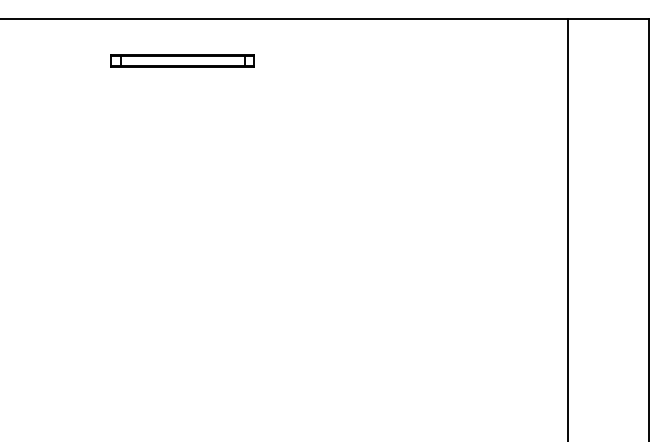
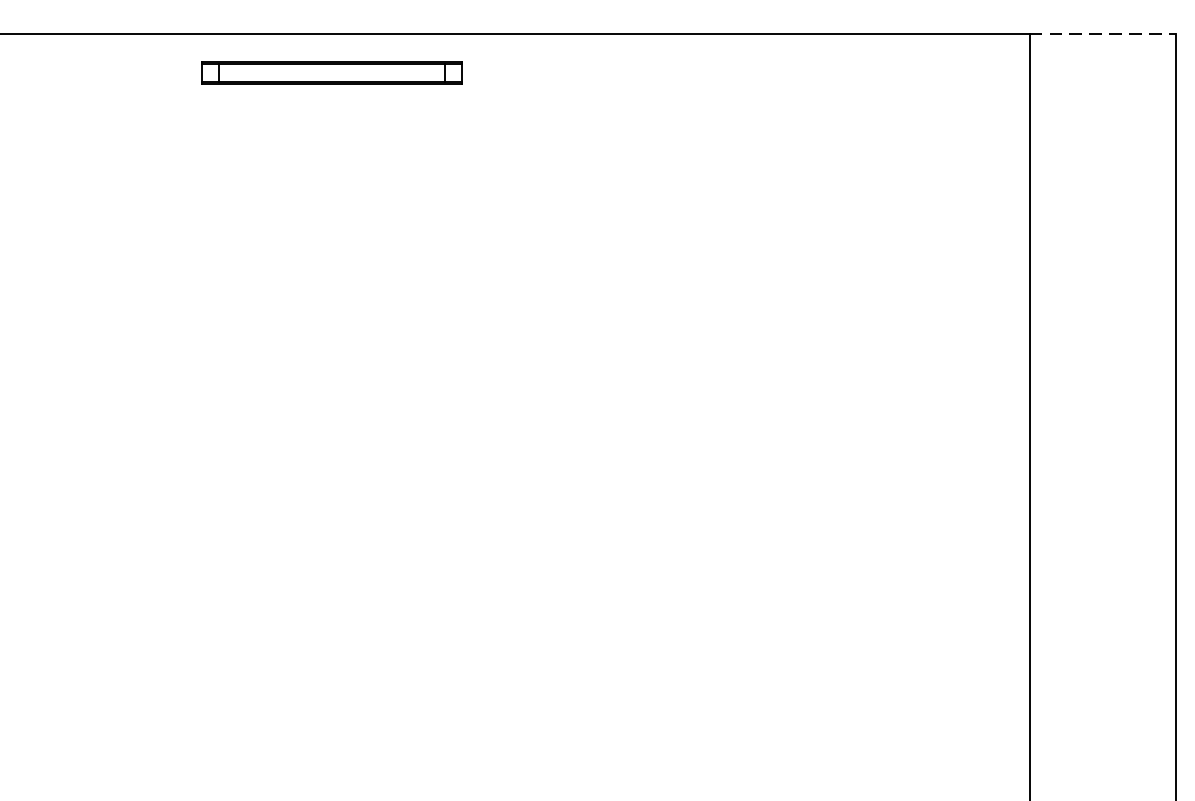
line: (608, 18) -> (1103, 33), solid -> dashed
part: (182, 60) -> (331, 71), moved

